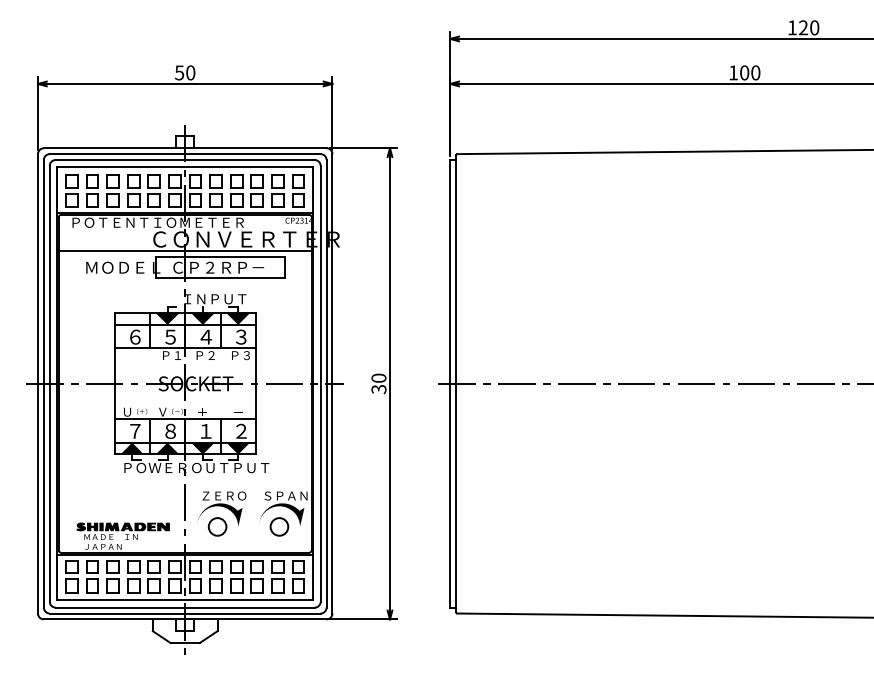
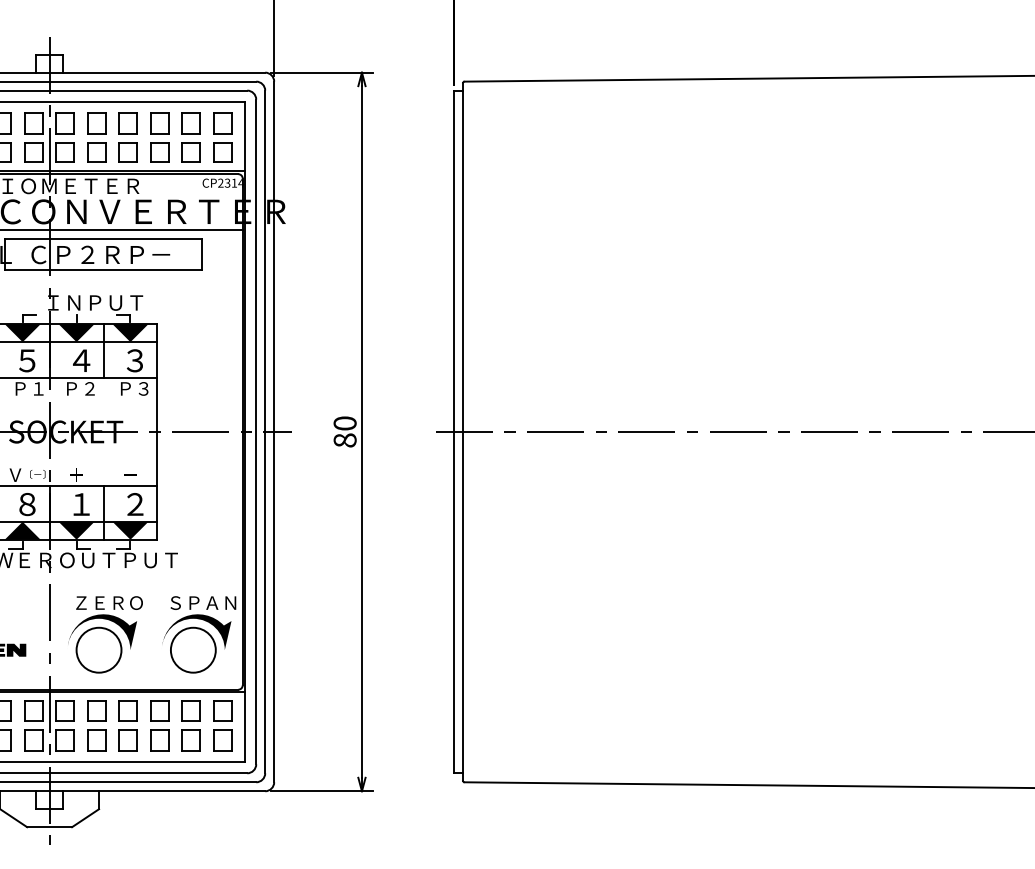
text: (378, 389) -> (344, 440), 30 -> 80
circle: (217, 526) -> (98, 649), size x1.67
circle: (279, 526) -> (193, 649), size x1.67

